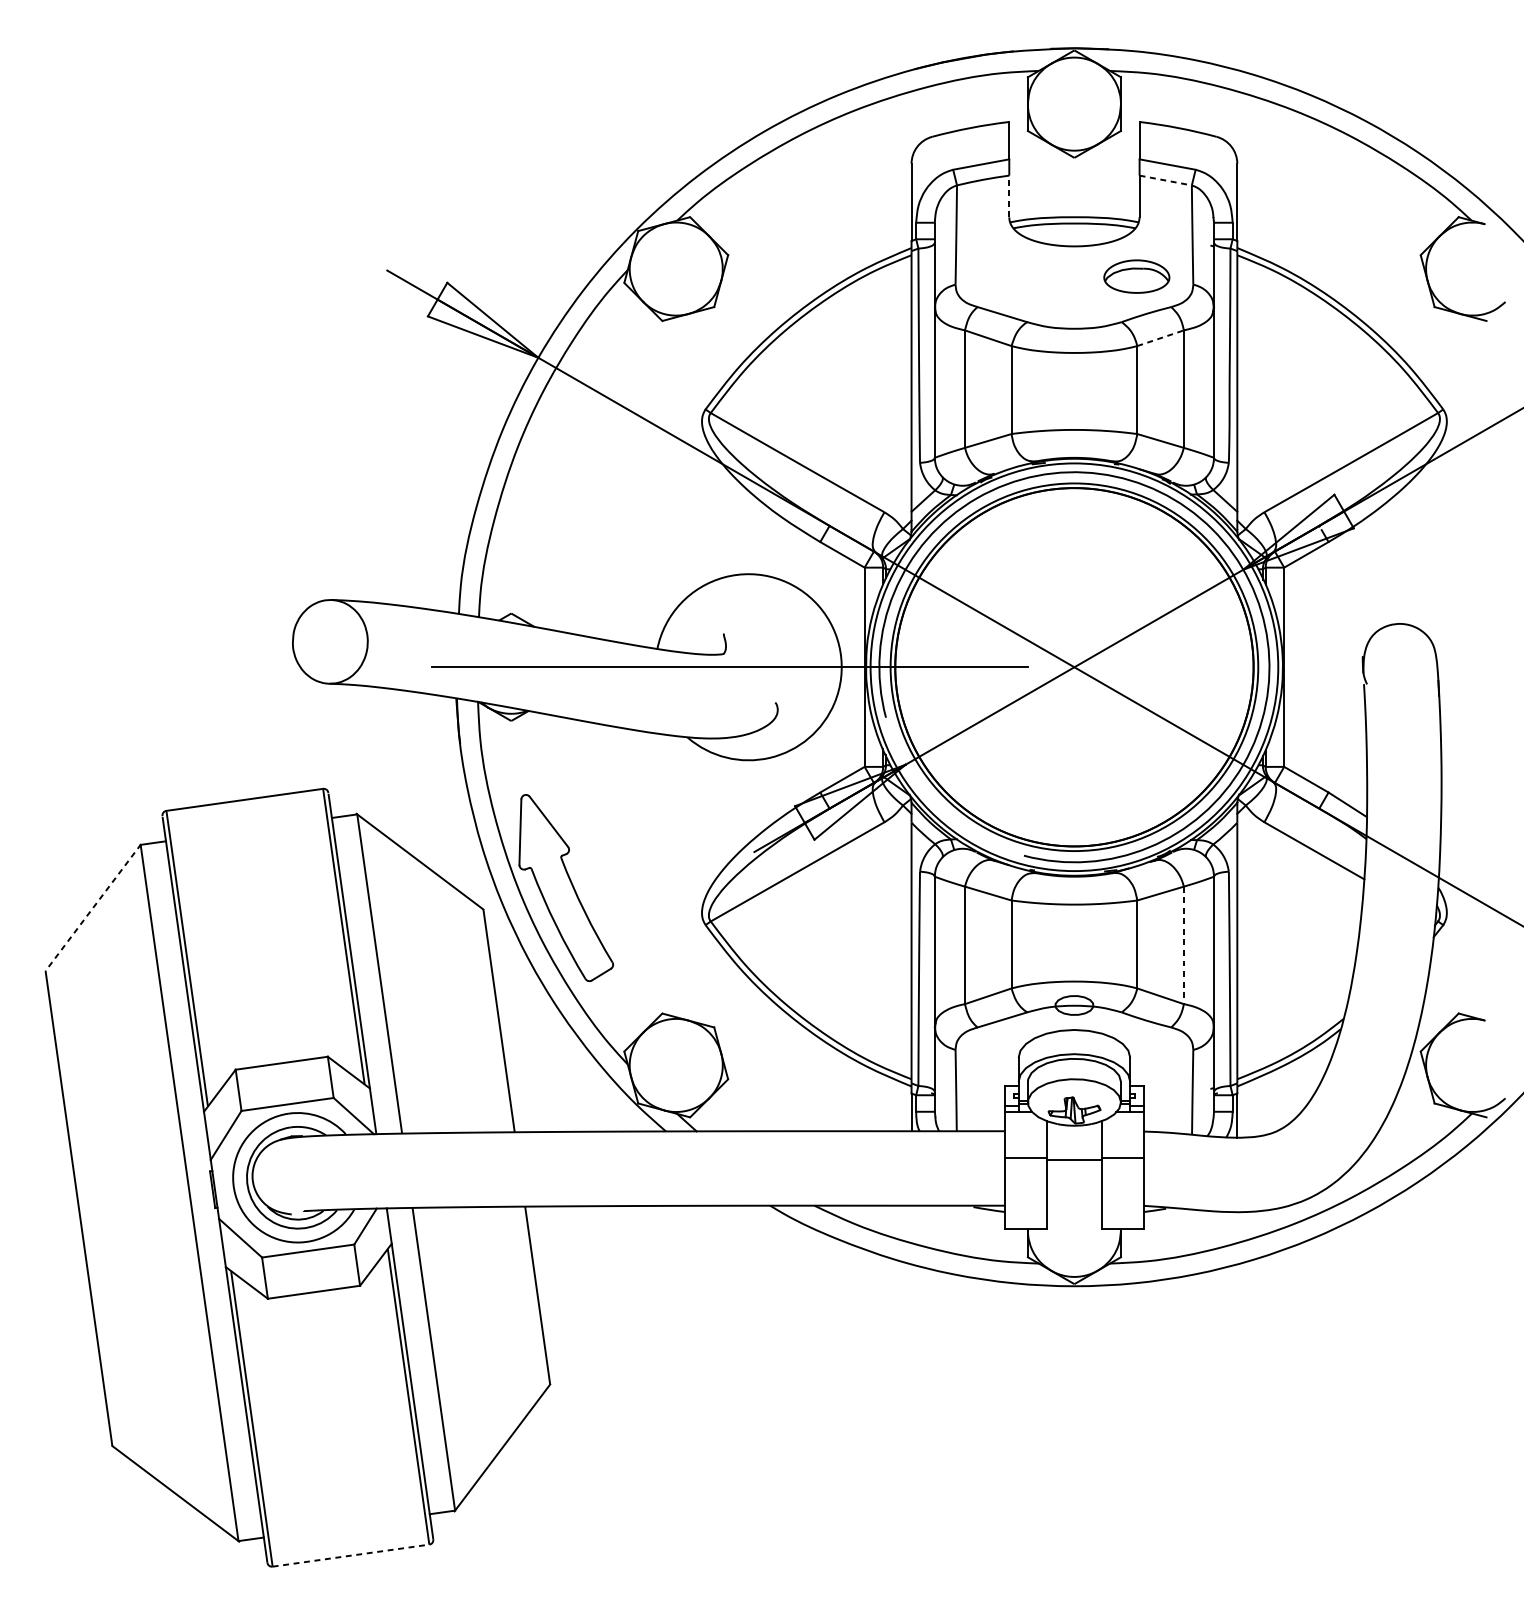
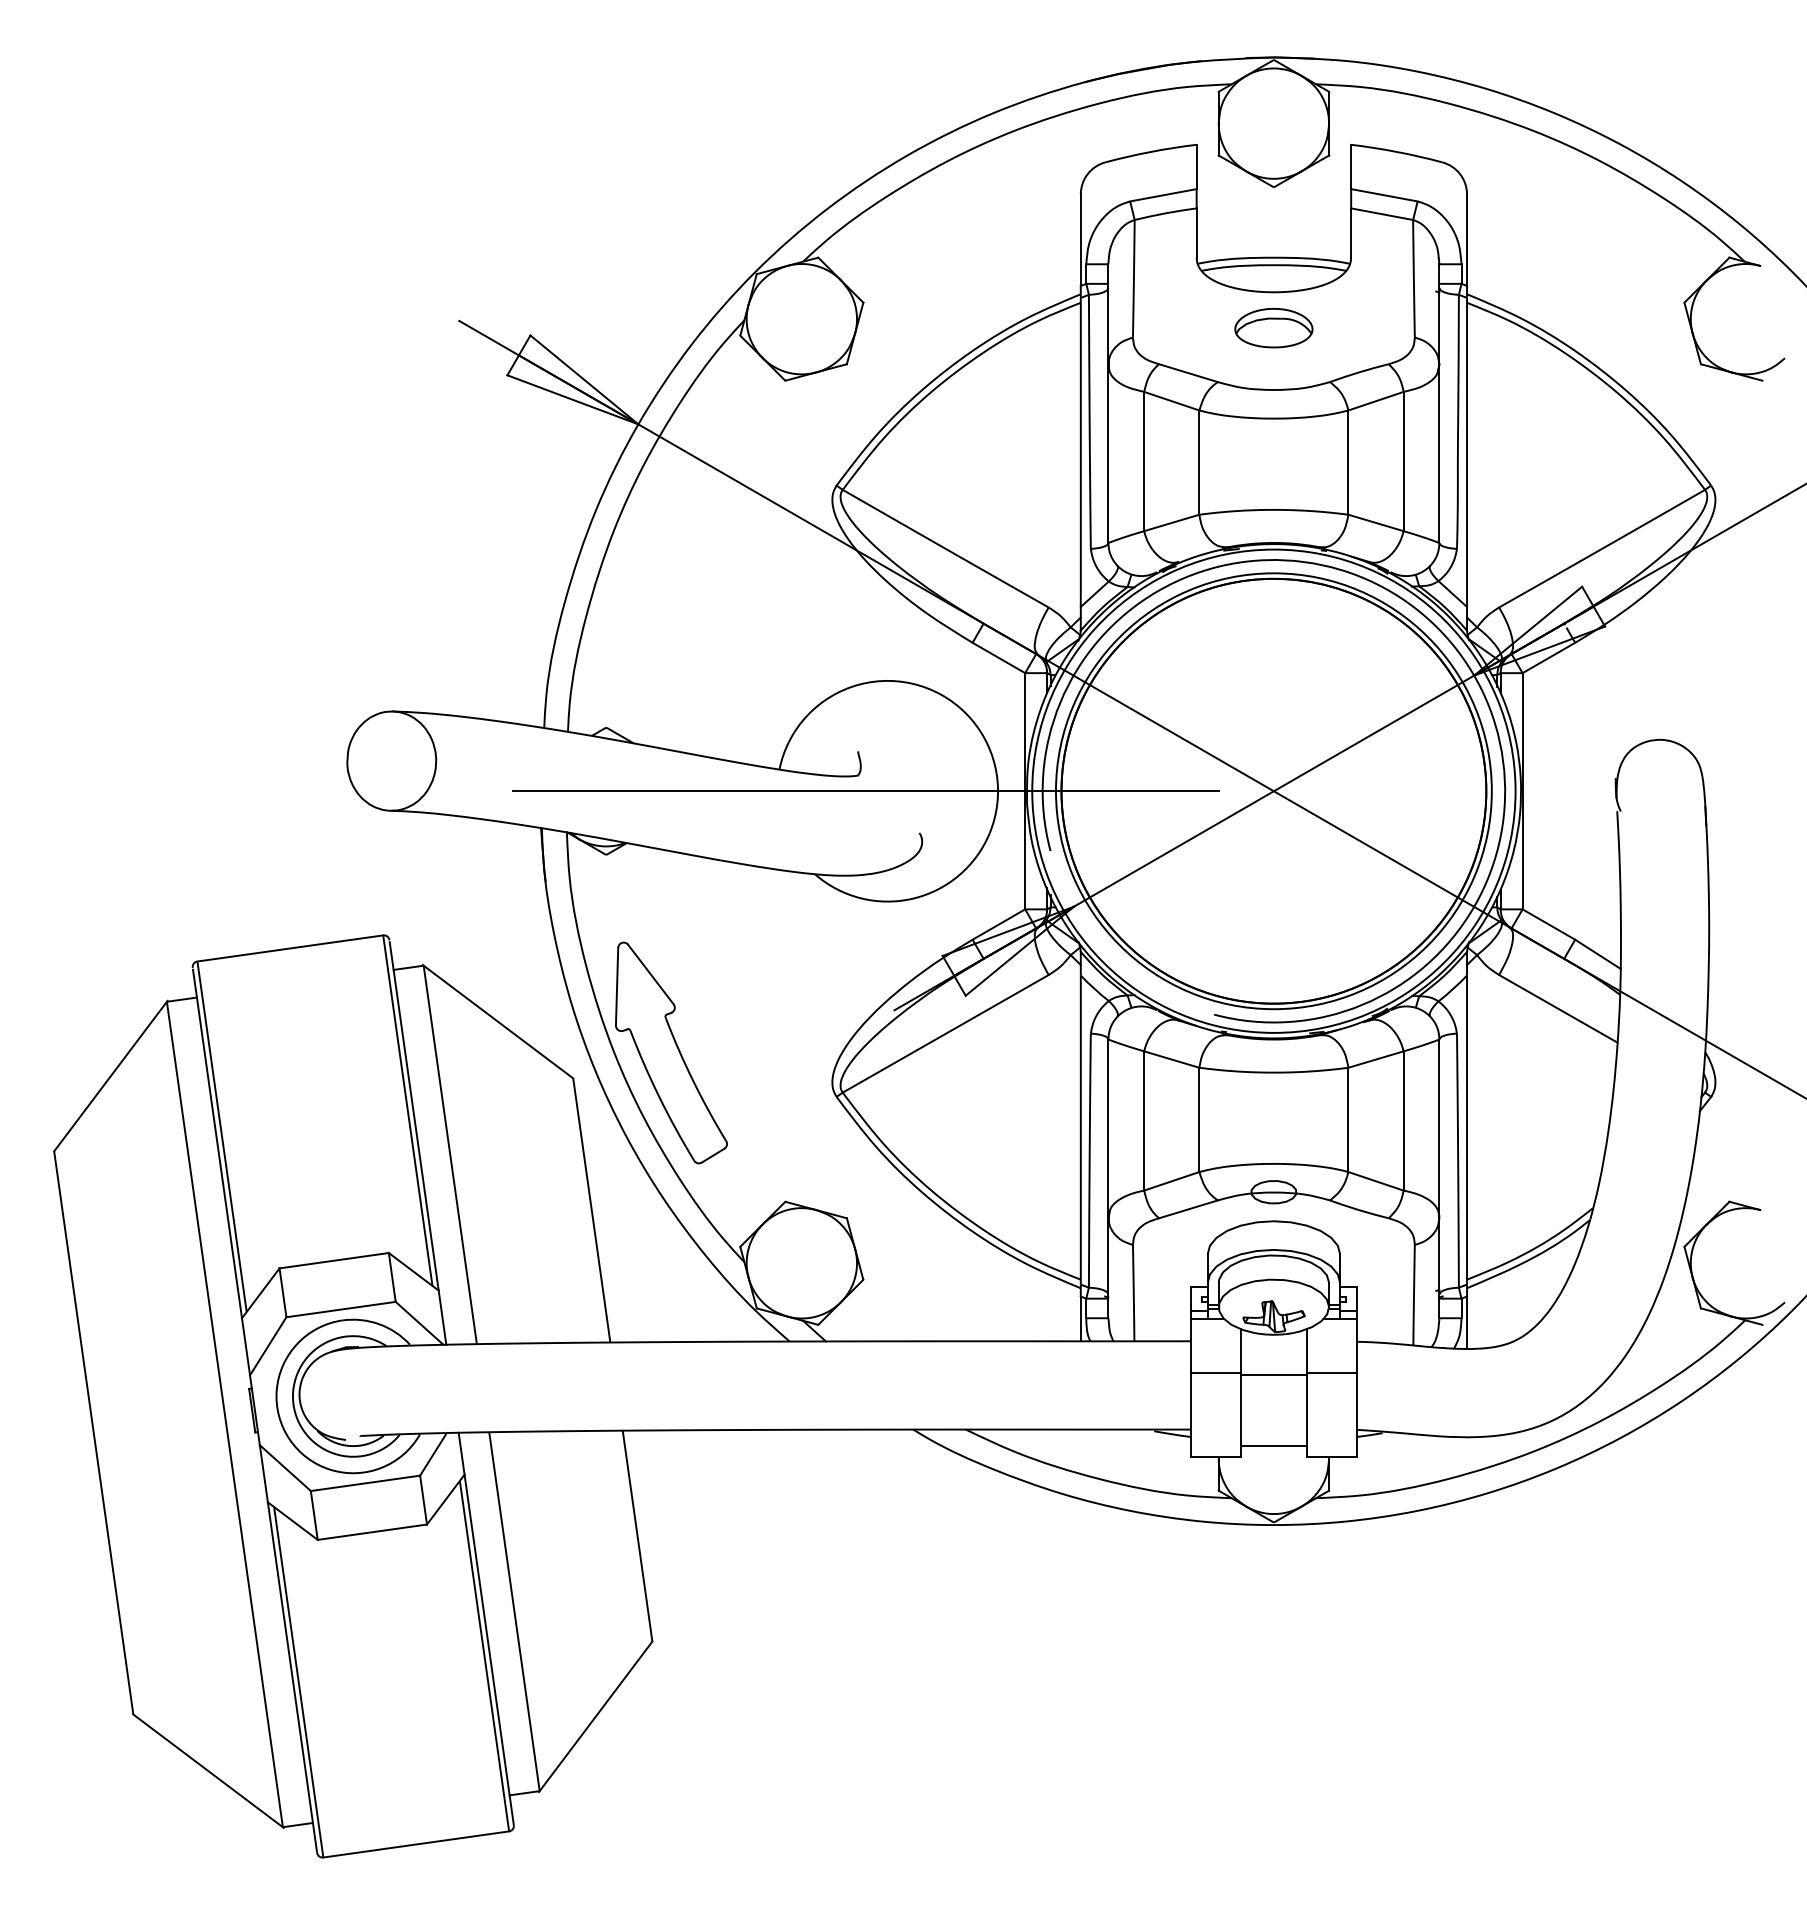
line: (1166, 180) -> (1382, 214), dashed -> solid
line: (1009, 196) -> (1196, 233), dashed -> solid
part: (1136, 276) -> (1273, 328), moved
line: (1160, 338) -> (1376, 401), dashed -> solid
line: (93, 907) -> (110, 1076), dashed -> solid
line: (1183, 944) -> (1403, 1120), dashed -> solid
line: (1074, 1219) -> (1273, 1446), added
line: (351, 1555) -> (416, 1844), dashed -> solid

